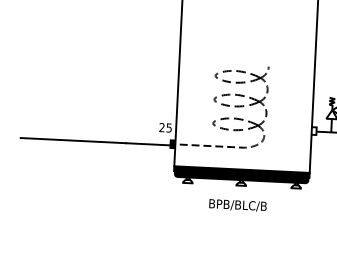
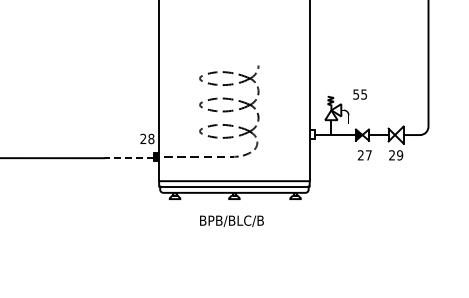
text: (169, 127) -> (151, 138), 25 -> 28
line: (148, 144) -> (129, 158), solid -> dashed
fill: (241, 174) -> (234, 186), removed

